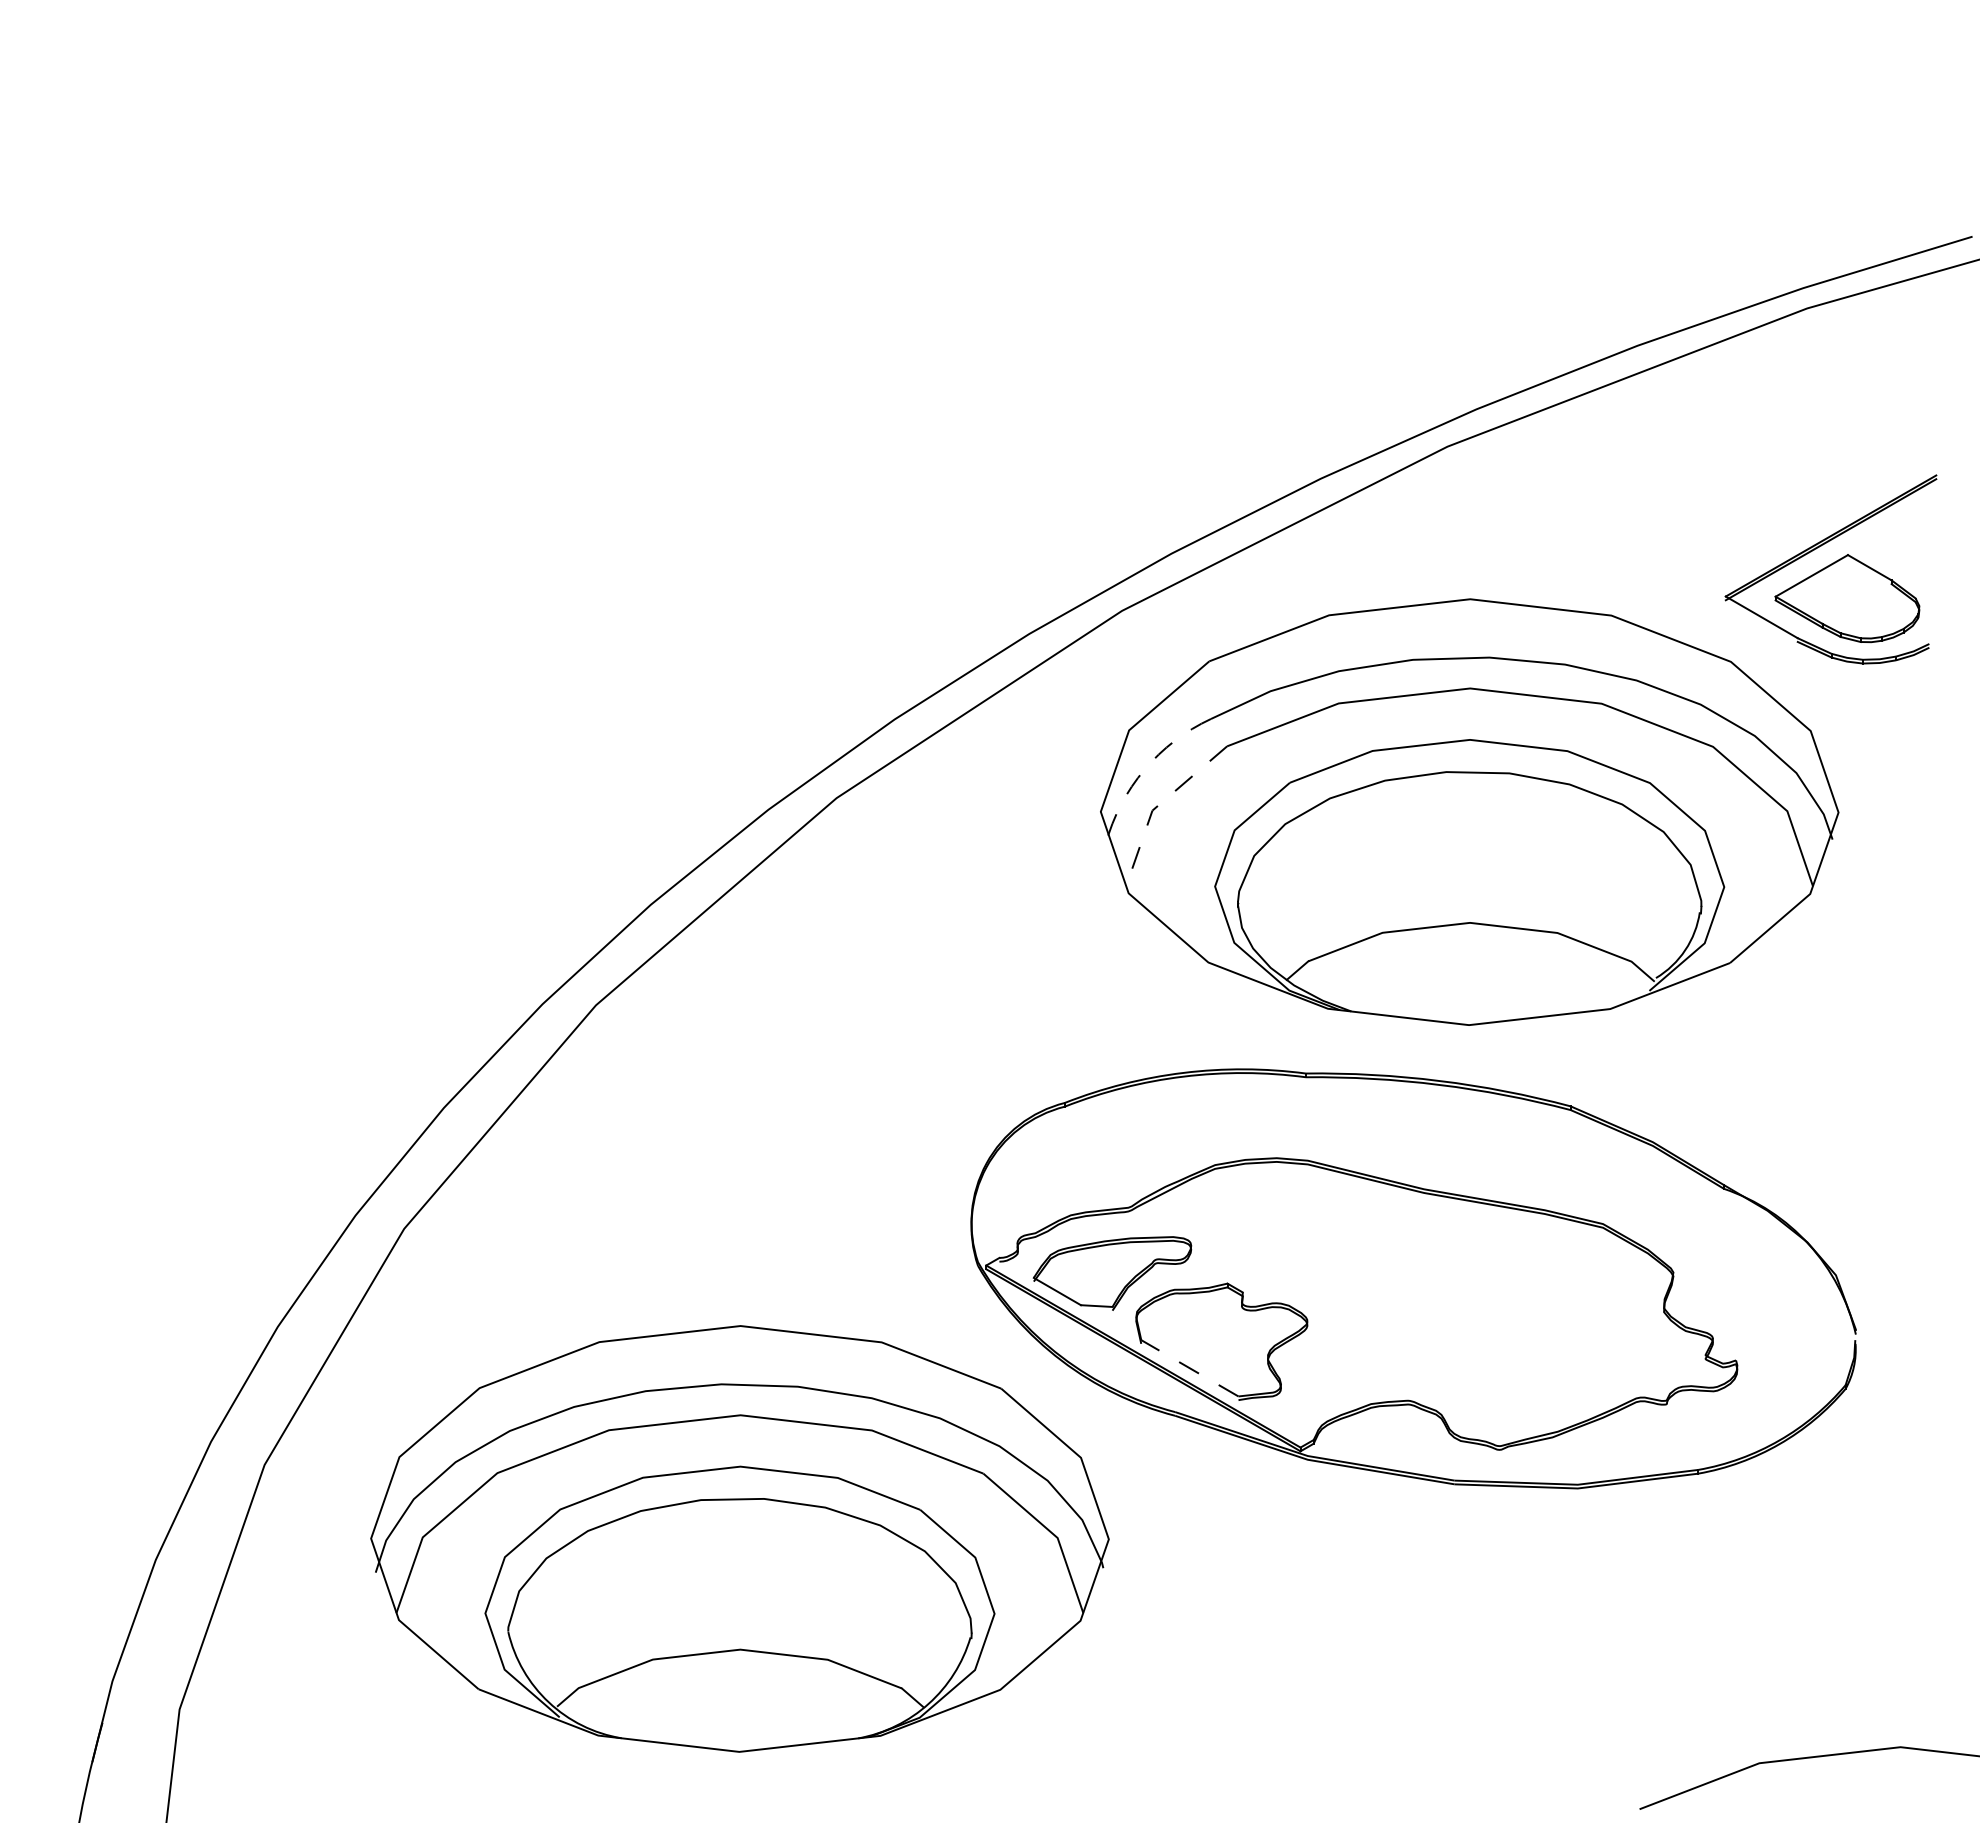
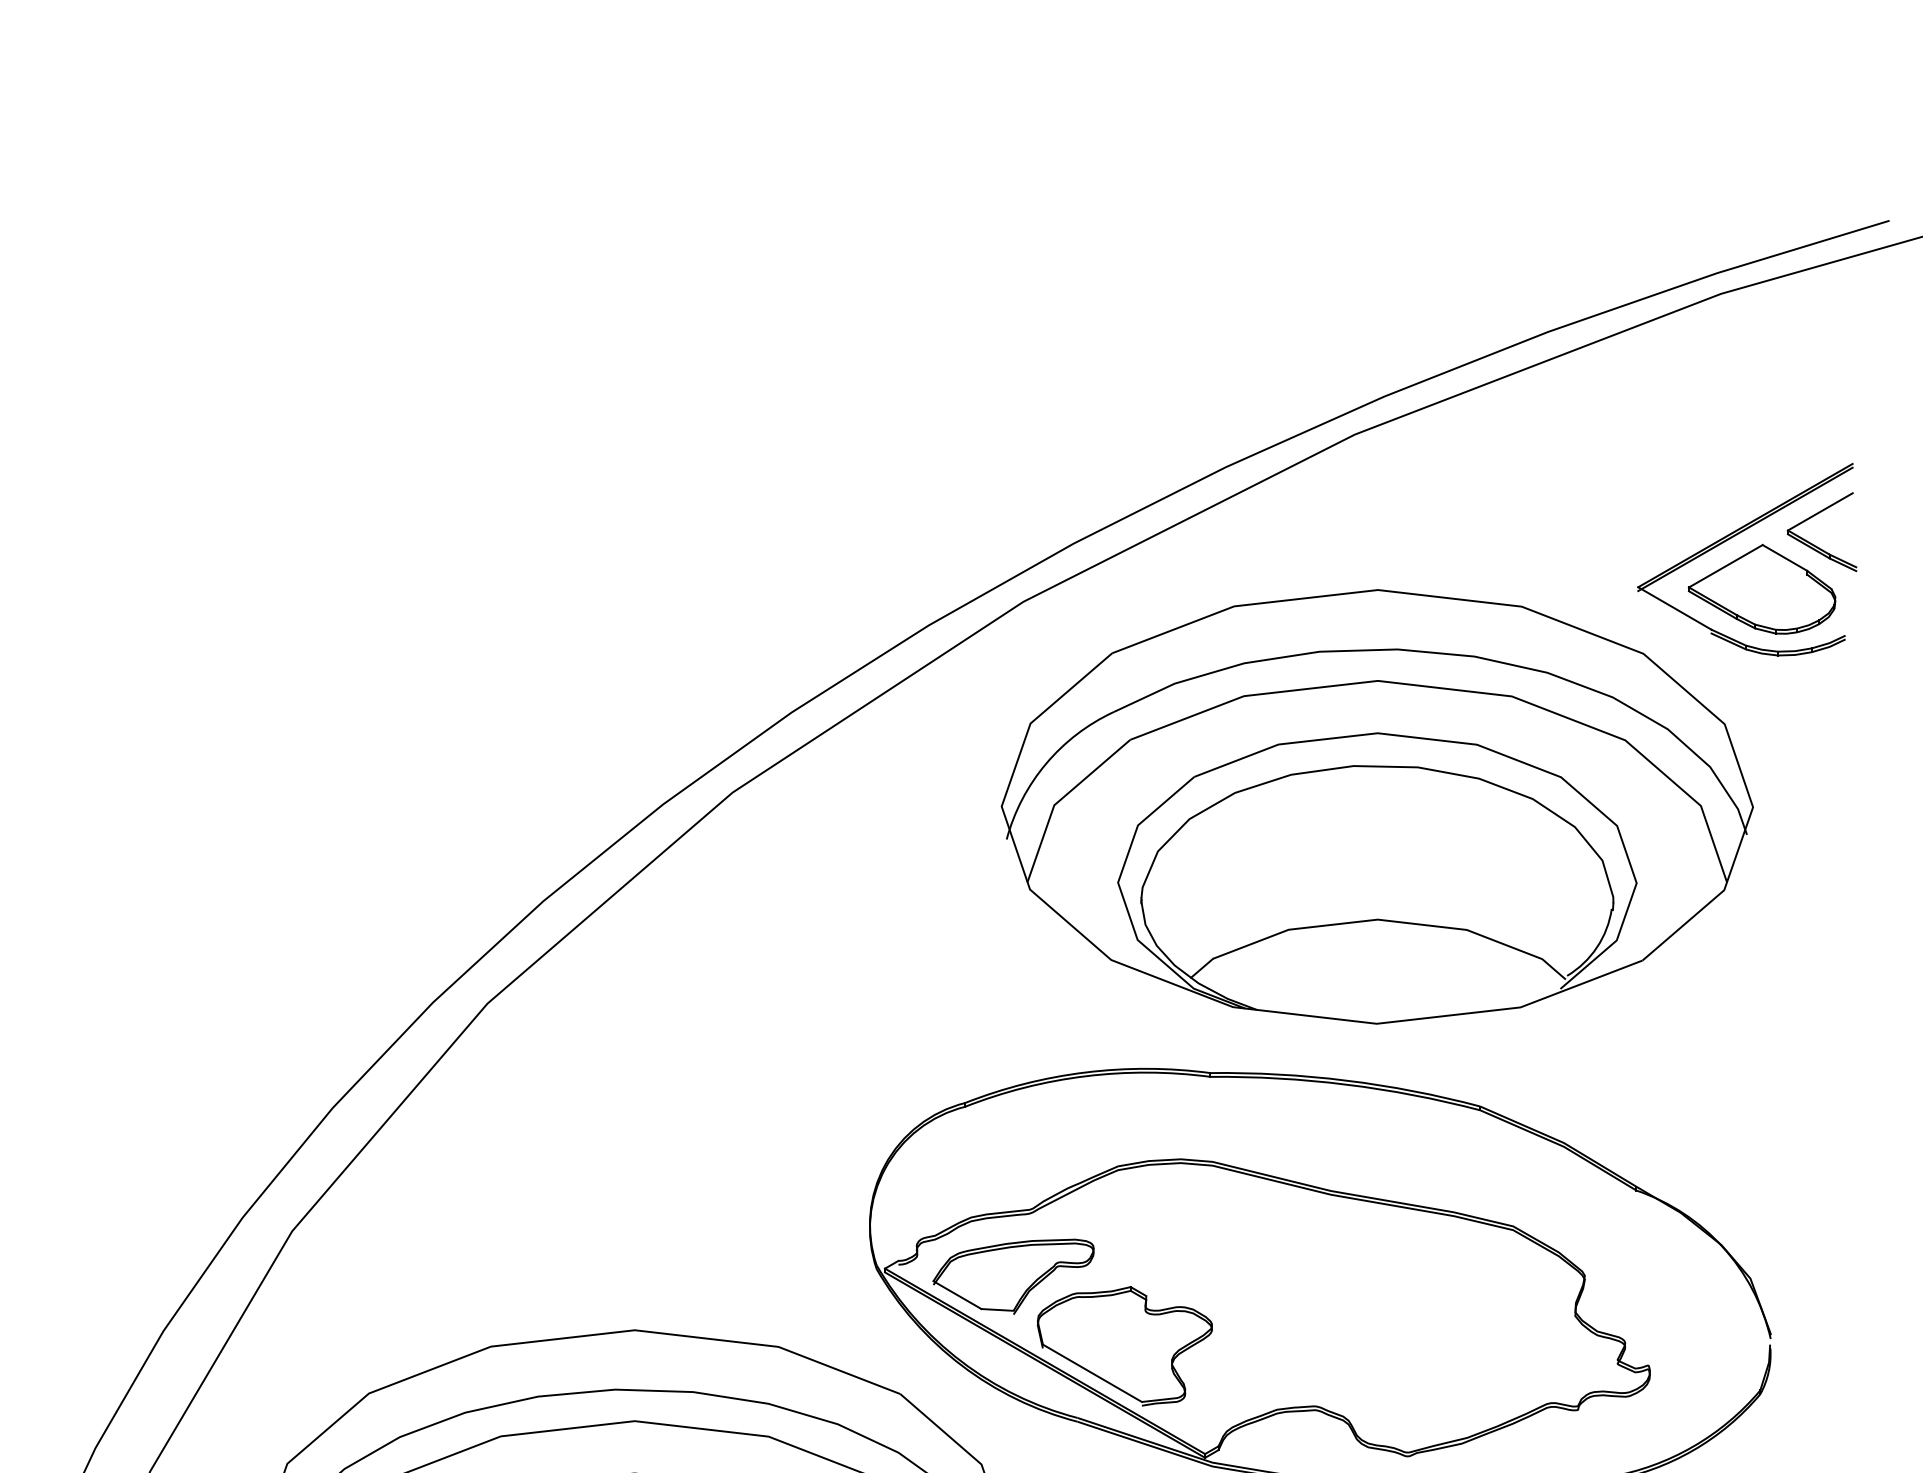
part: (1898, 554) -> (1814, 544), added
arc: (1144, 769) -> (1046, 763), dashed -> solid
line: (1158, 805) -> (1060, 800), dashed -> solid
line: (1189, 1368) -> (1092, 1373), dashed -> solid

